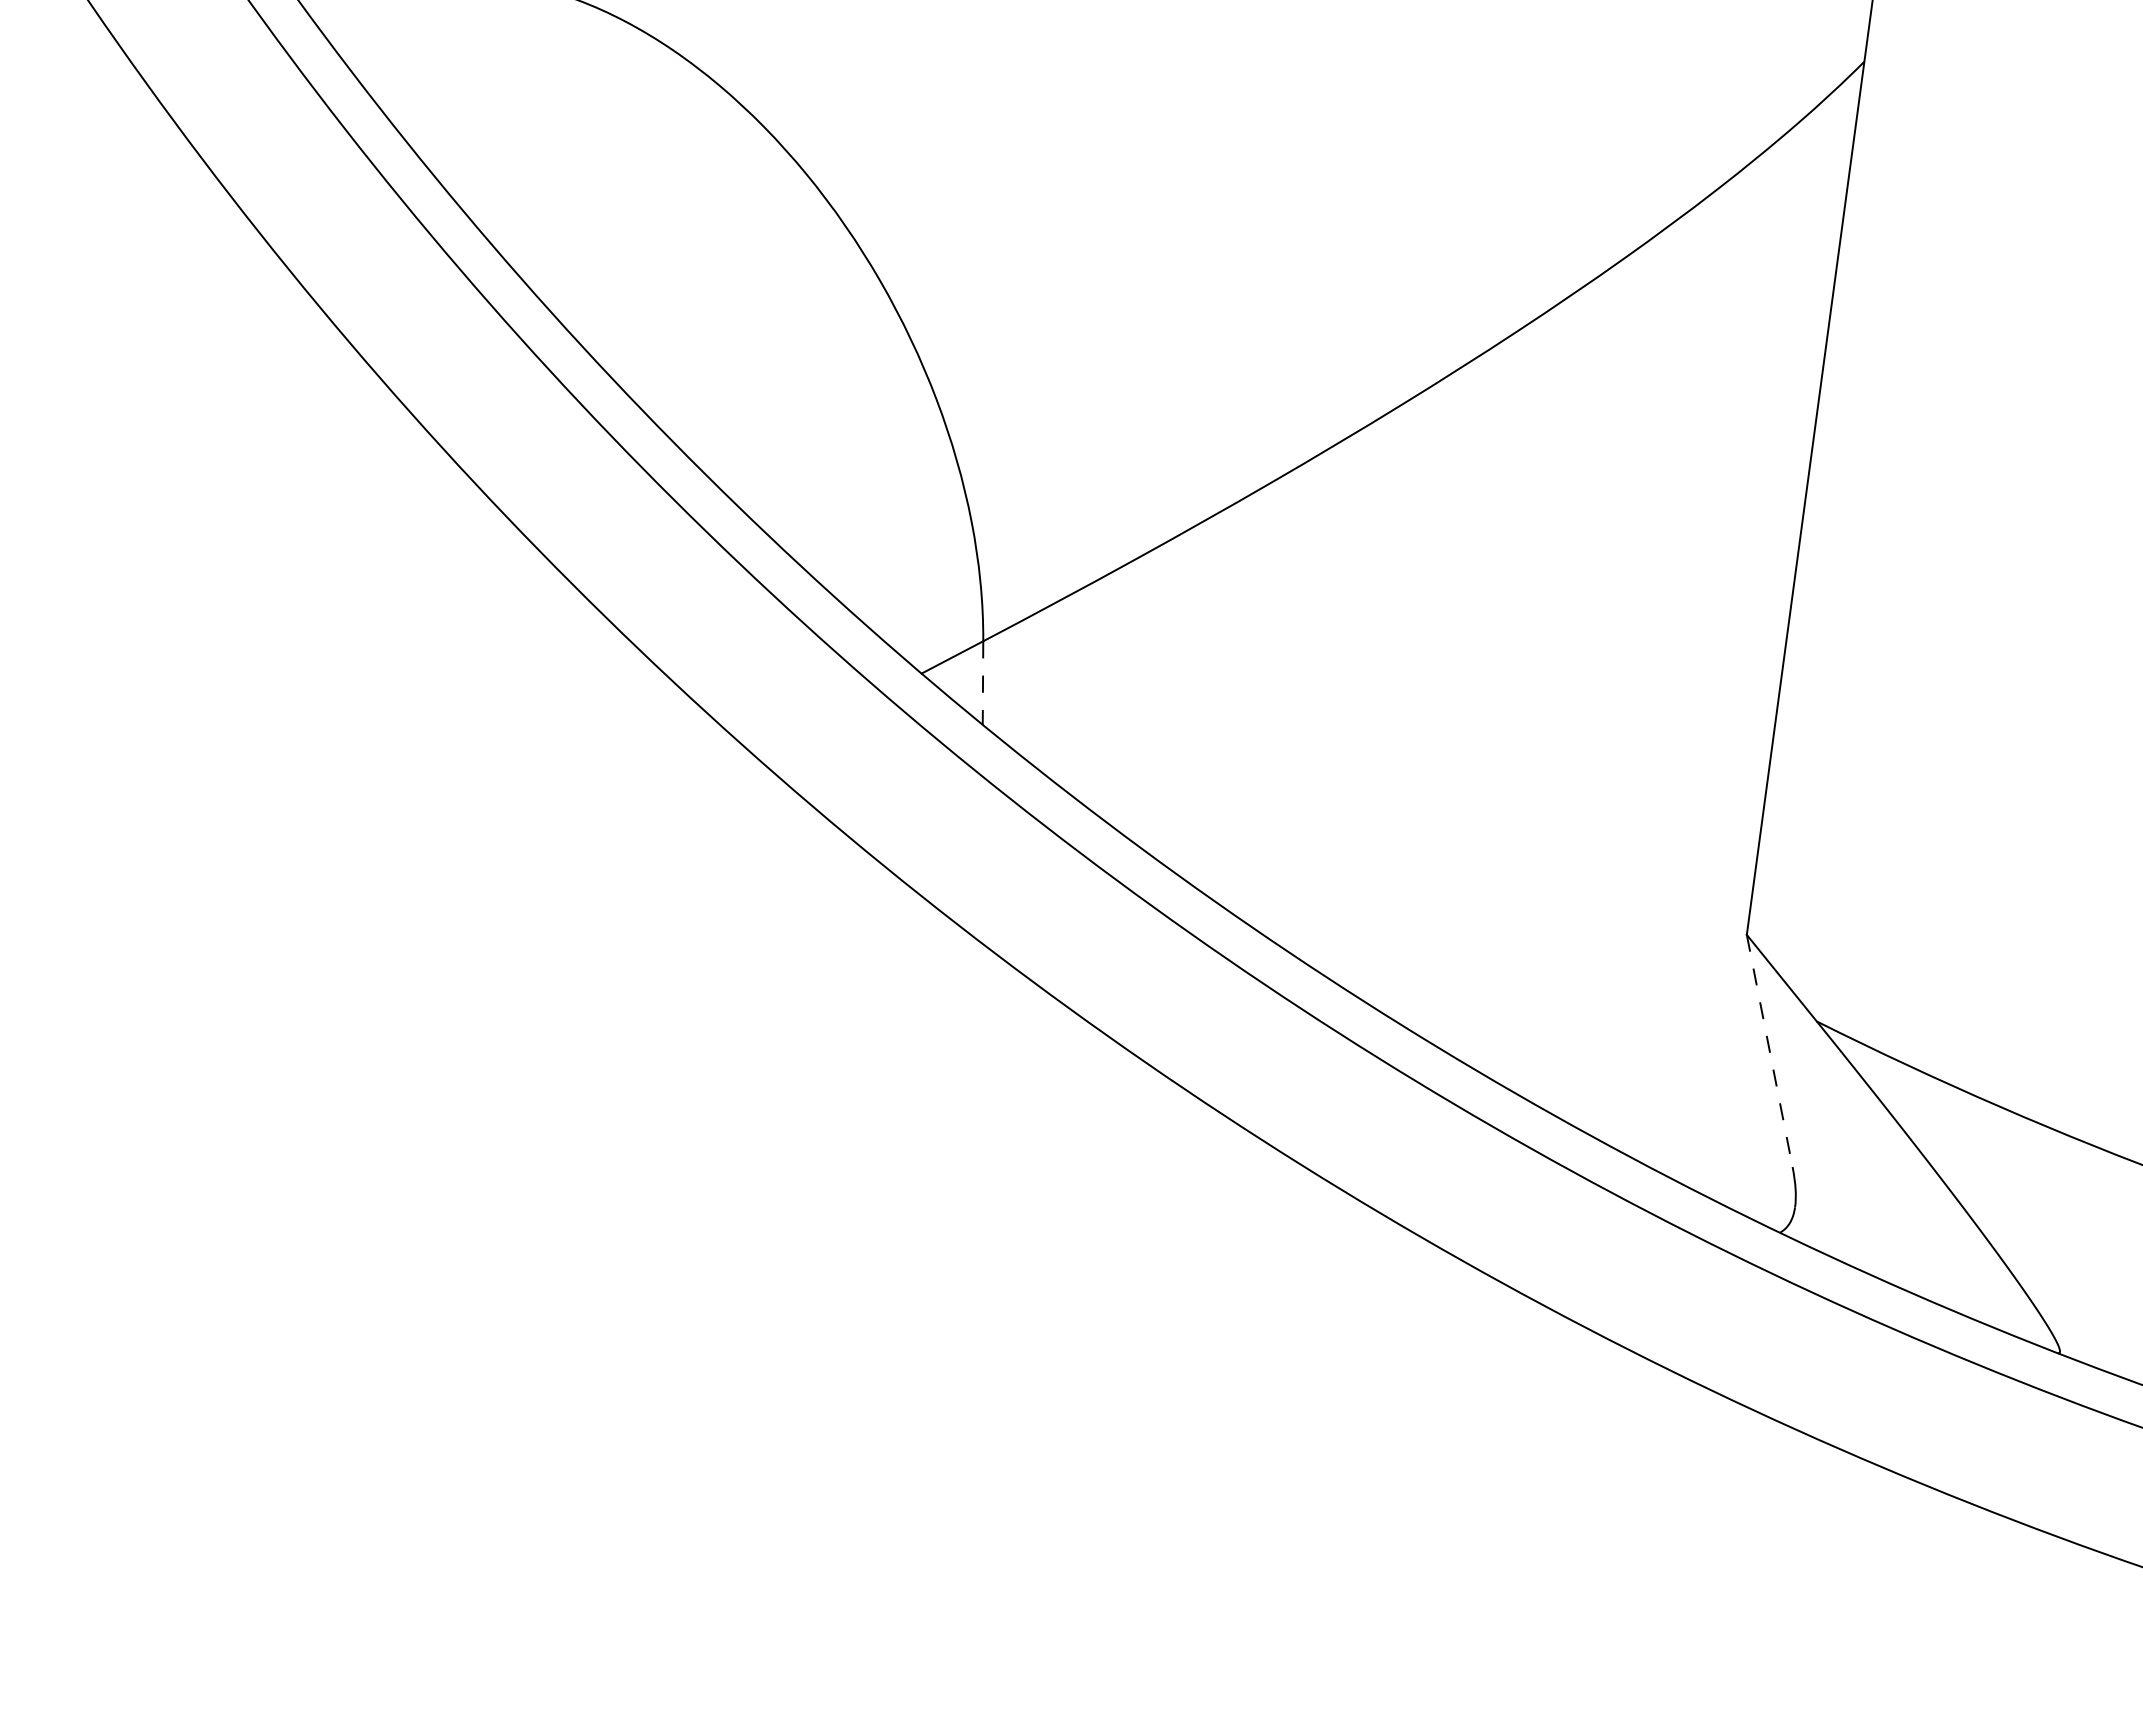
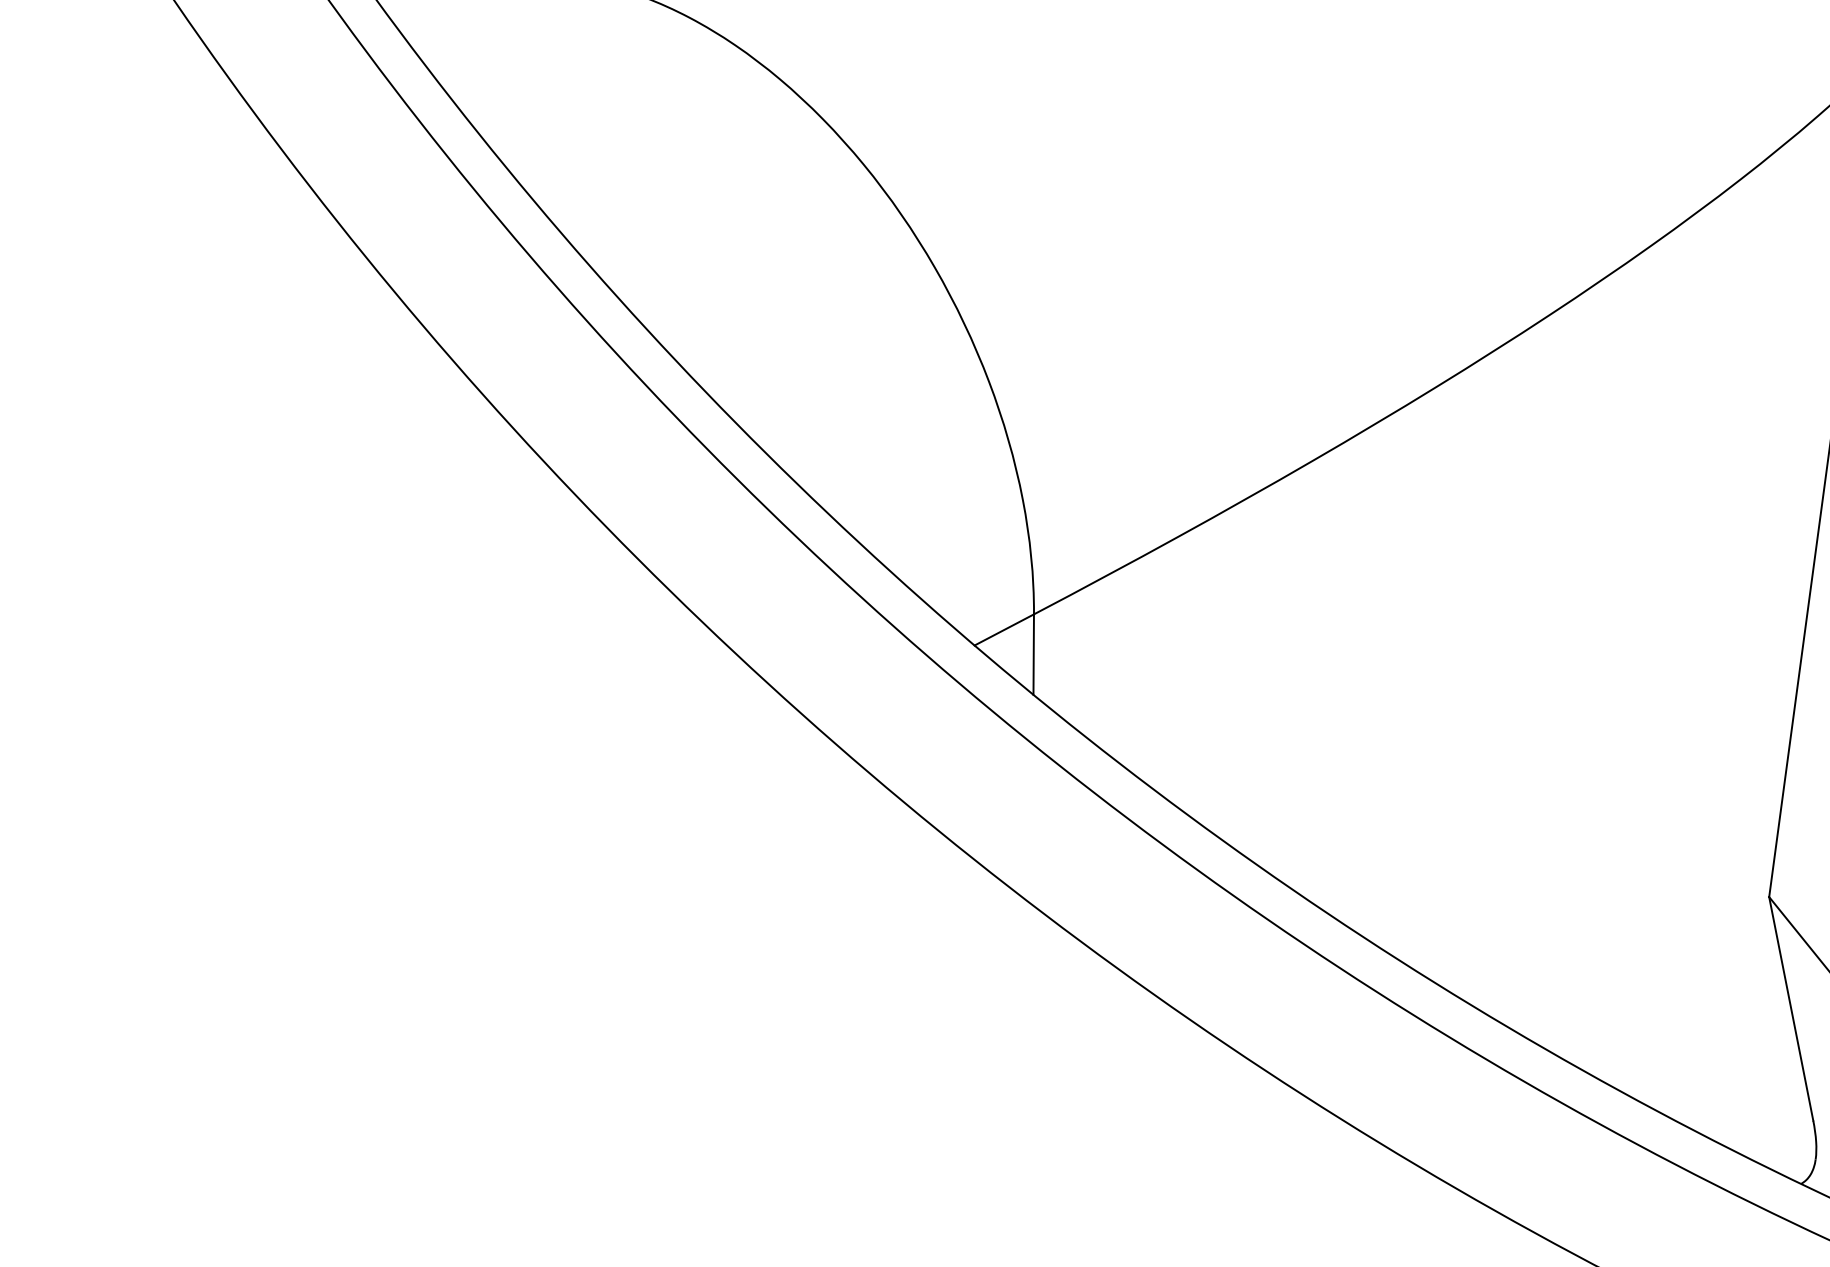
line: (983, 683) -> (1034, 655), dashed -> solid
line: (1769, 1051) -> (1791, 1009), dashed -> solid

